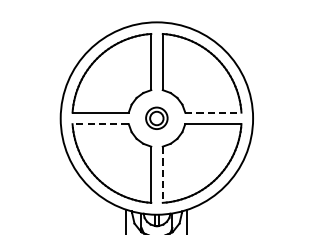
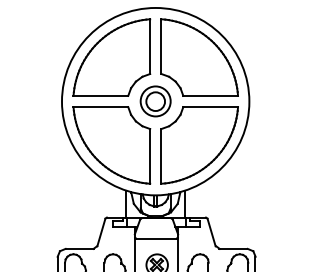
line: (213, 113) -> (210, 96), dashed -> solid
part: (156, 118) -> (155, 101), size x1.43
line: (100, 124) -> (100, 107), dashed -> solid
line: (162, 175) -> (161, 157), dashed -> solid

